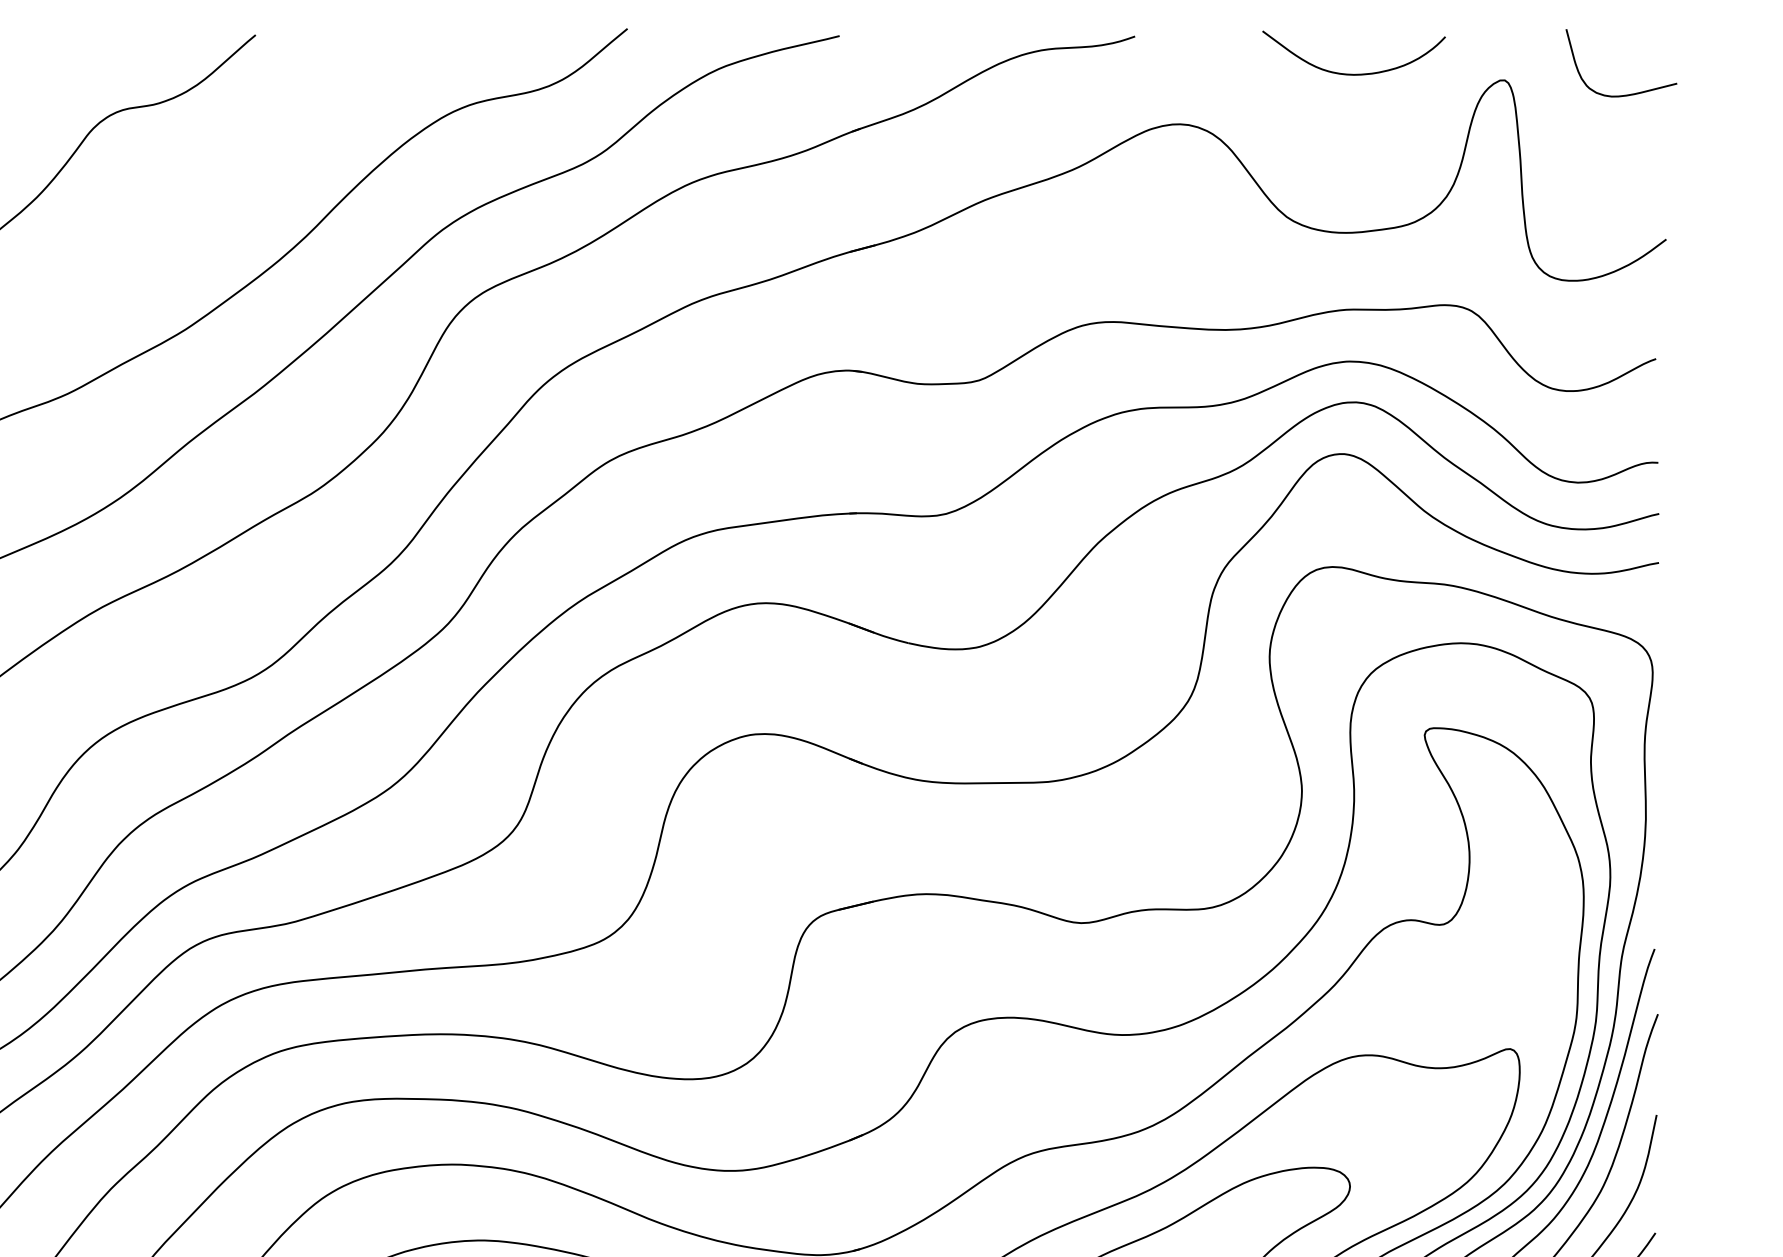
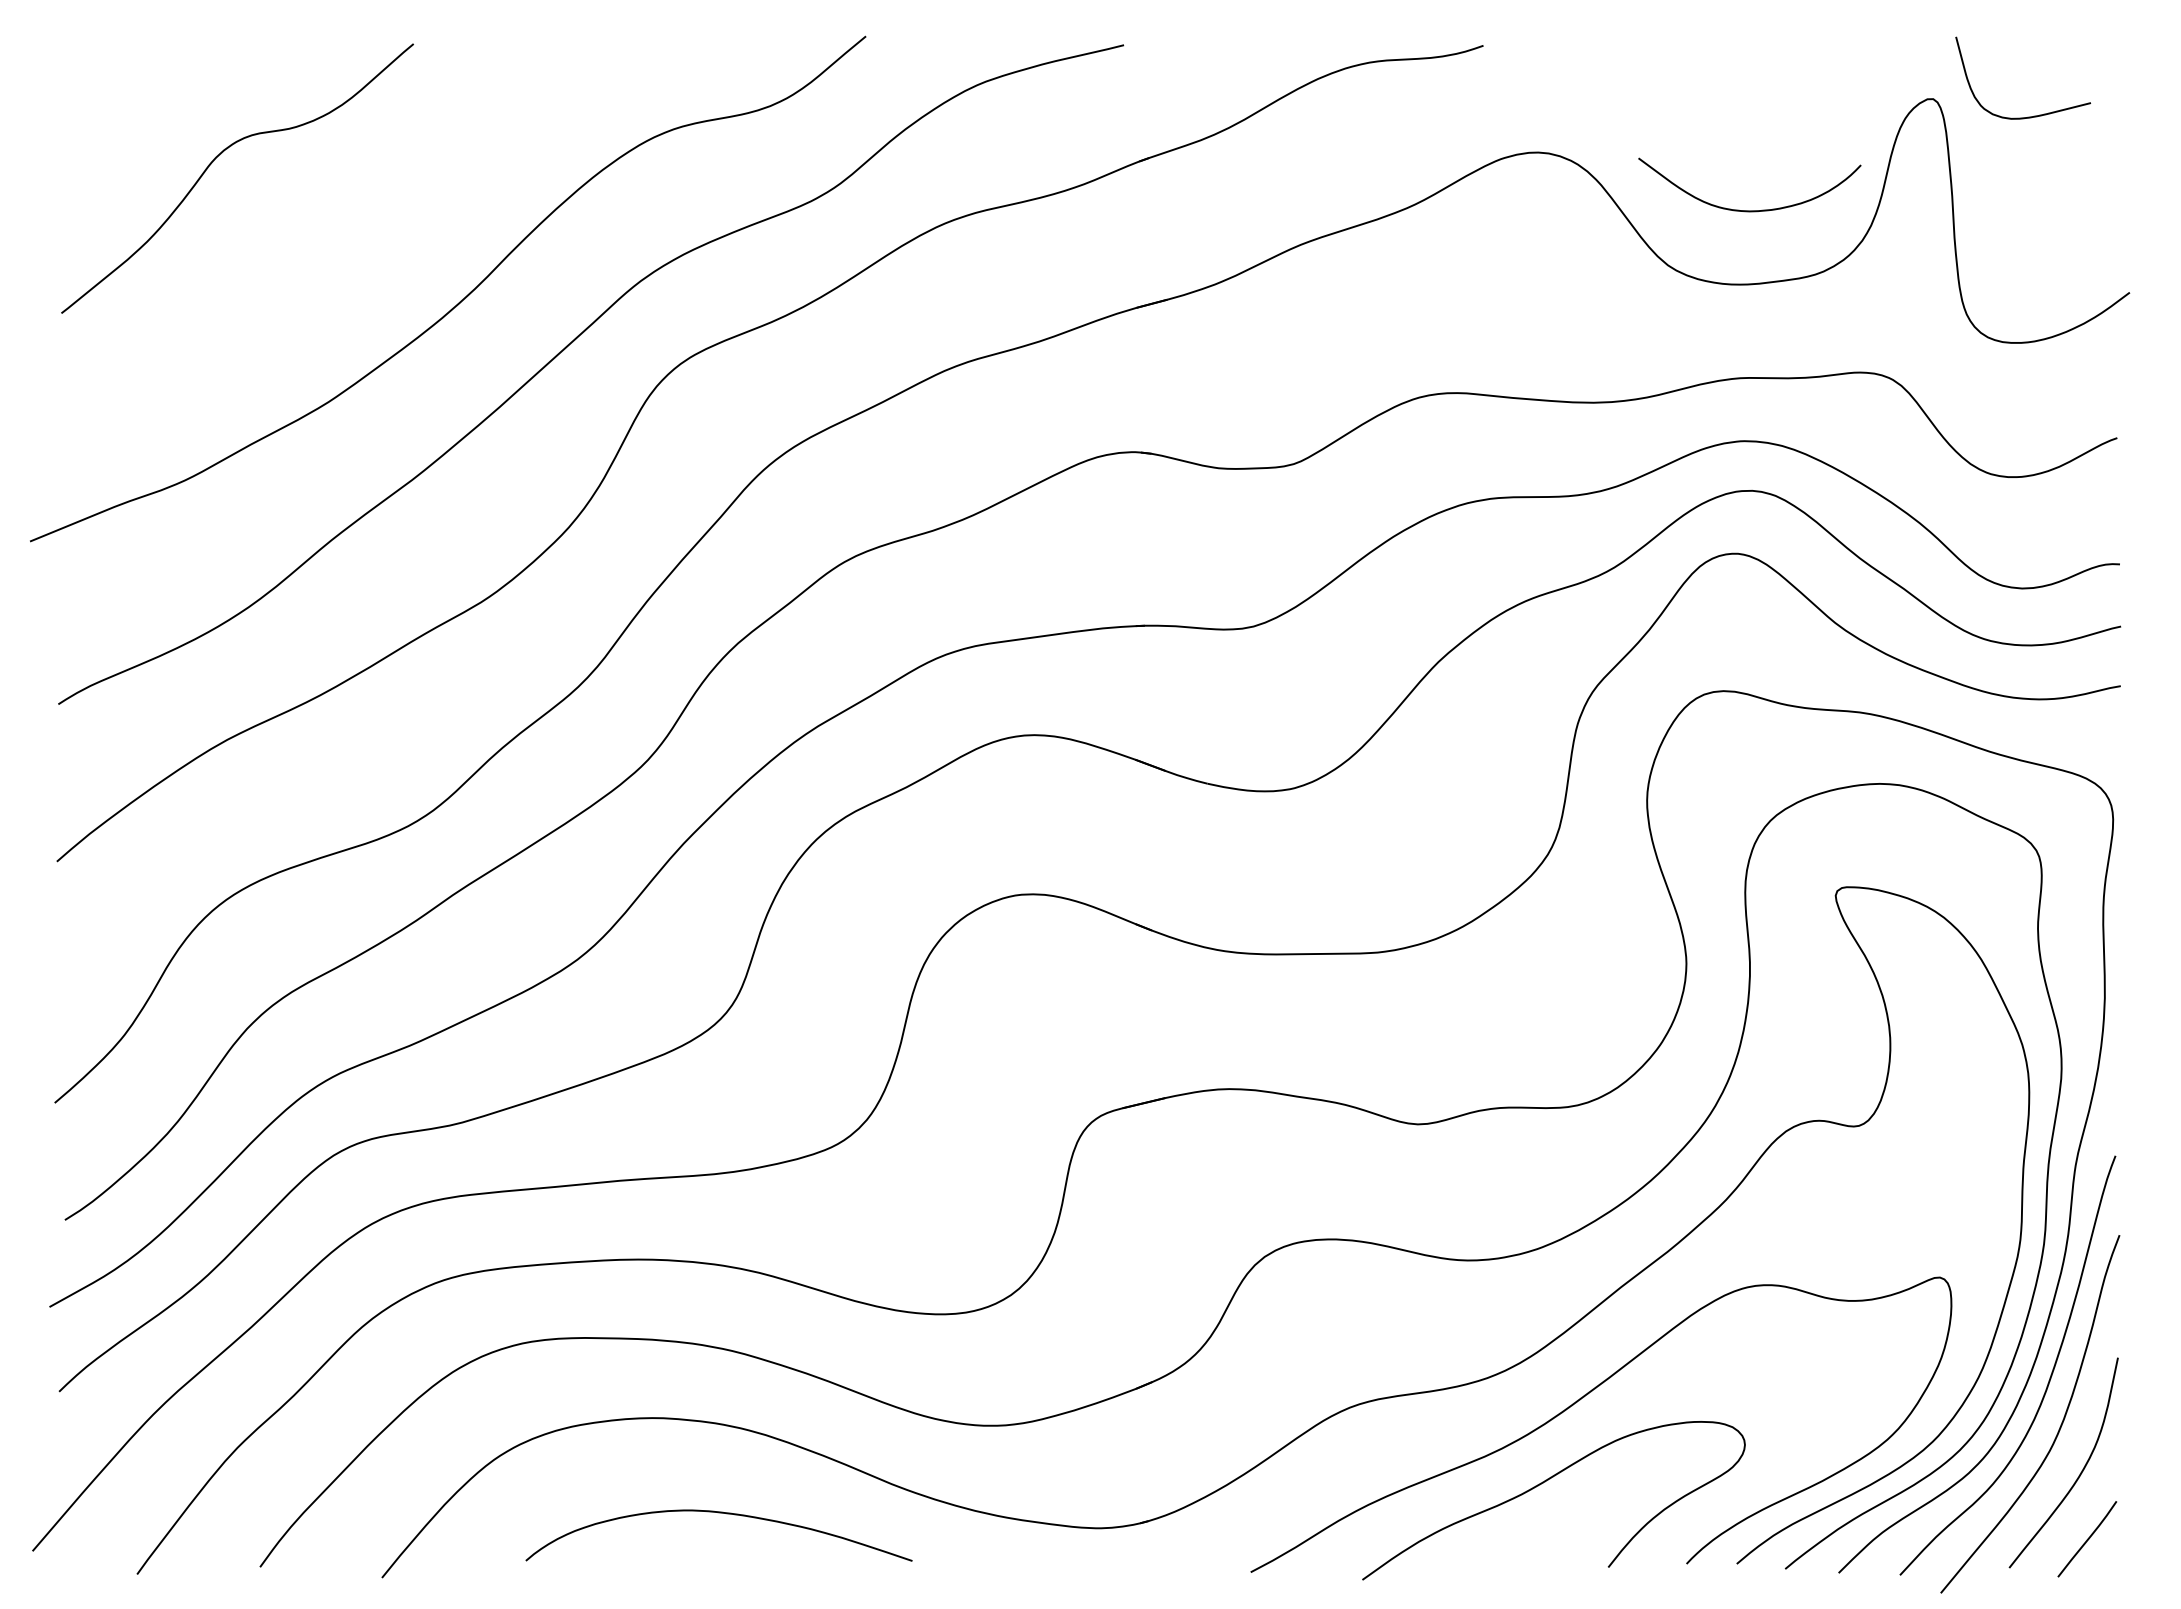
curve: (1353, 74) -> (1749, 210), moved
curve: (1625, 94) -> (2027, 116), moved

